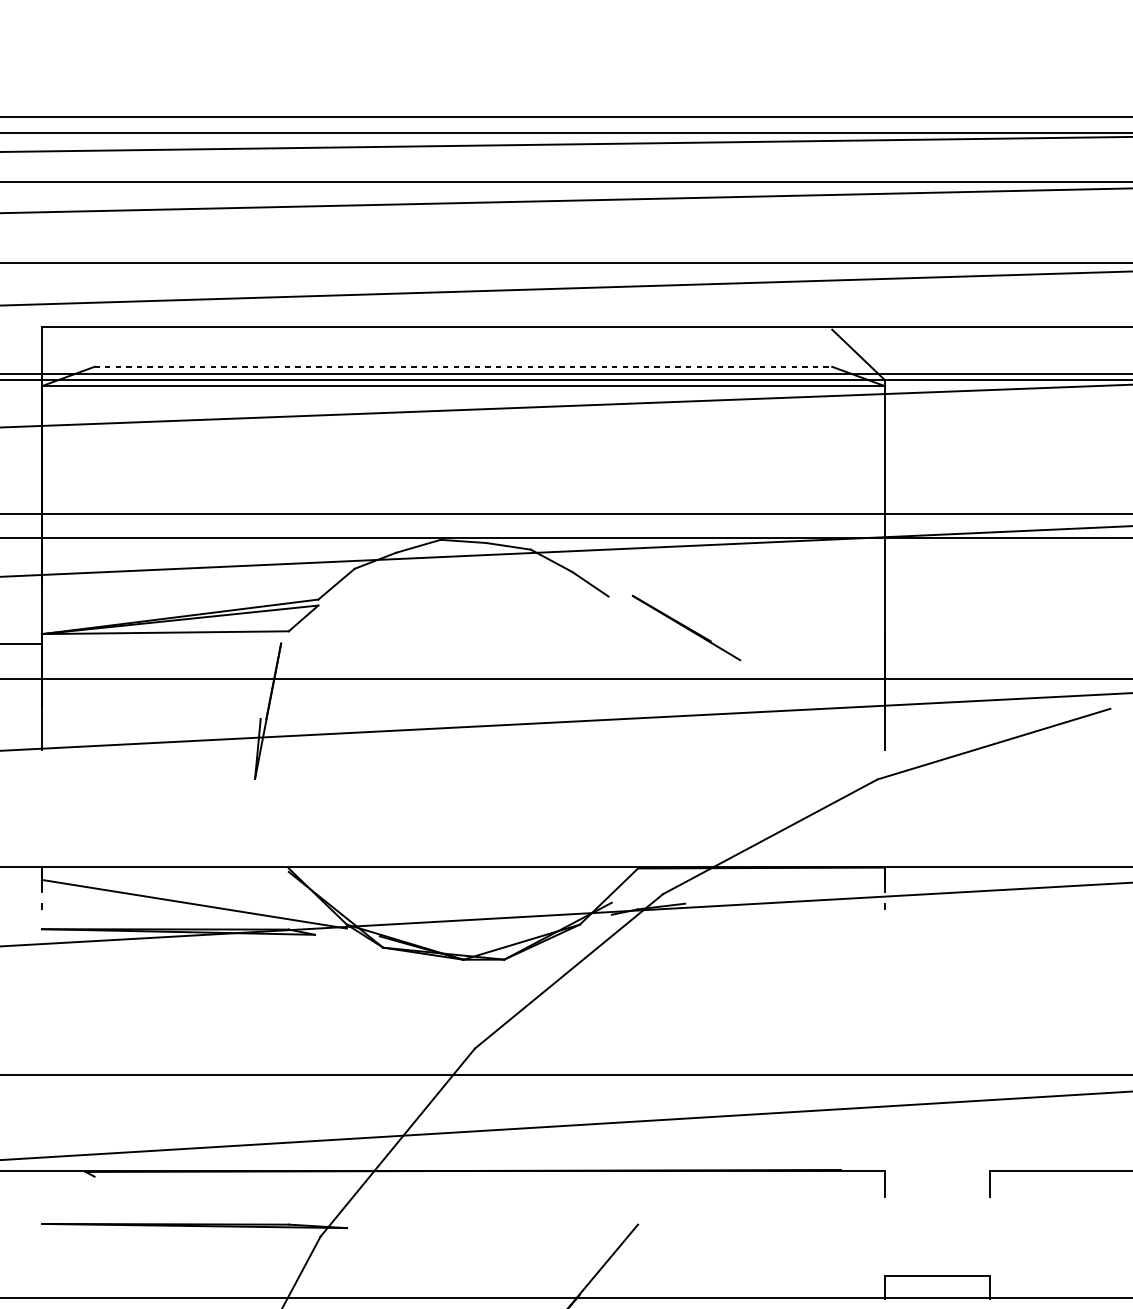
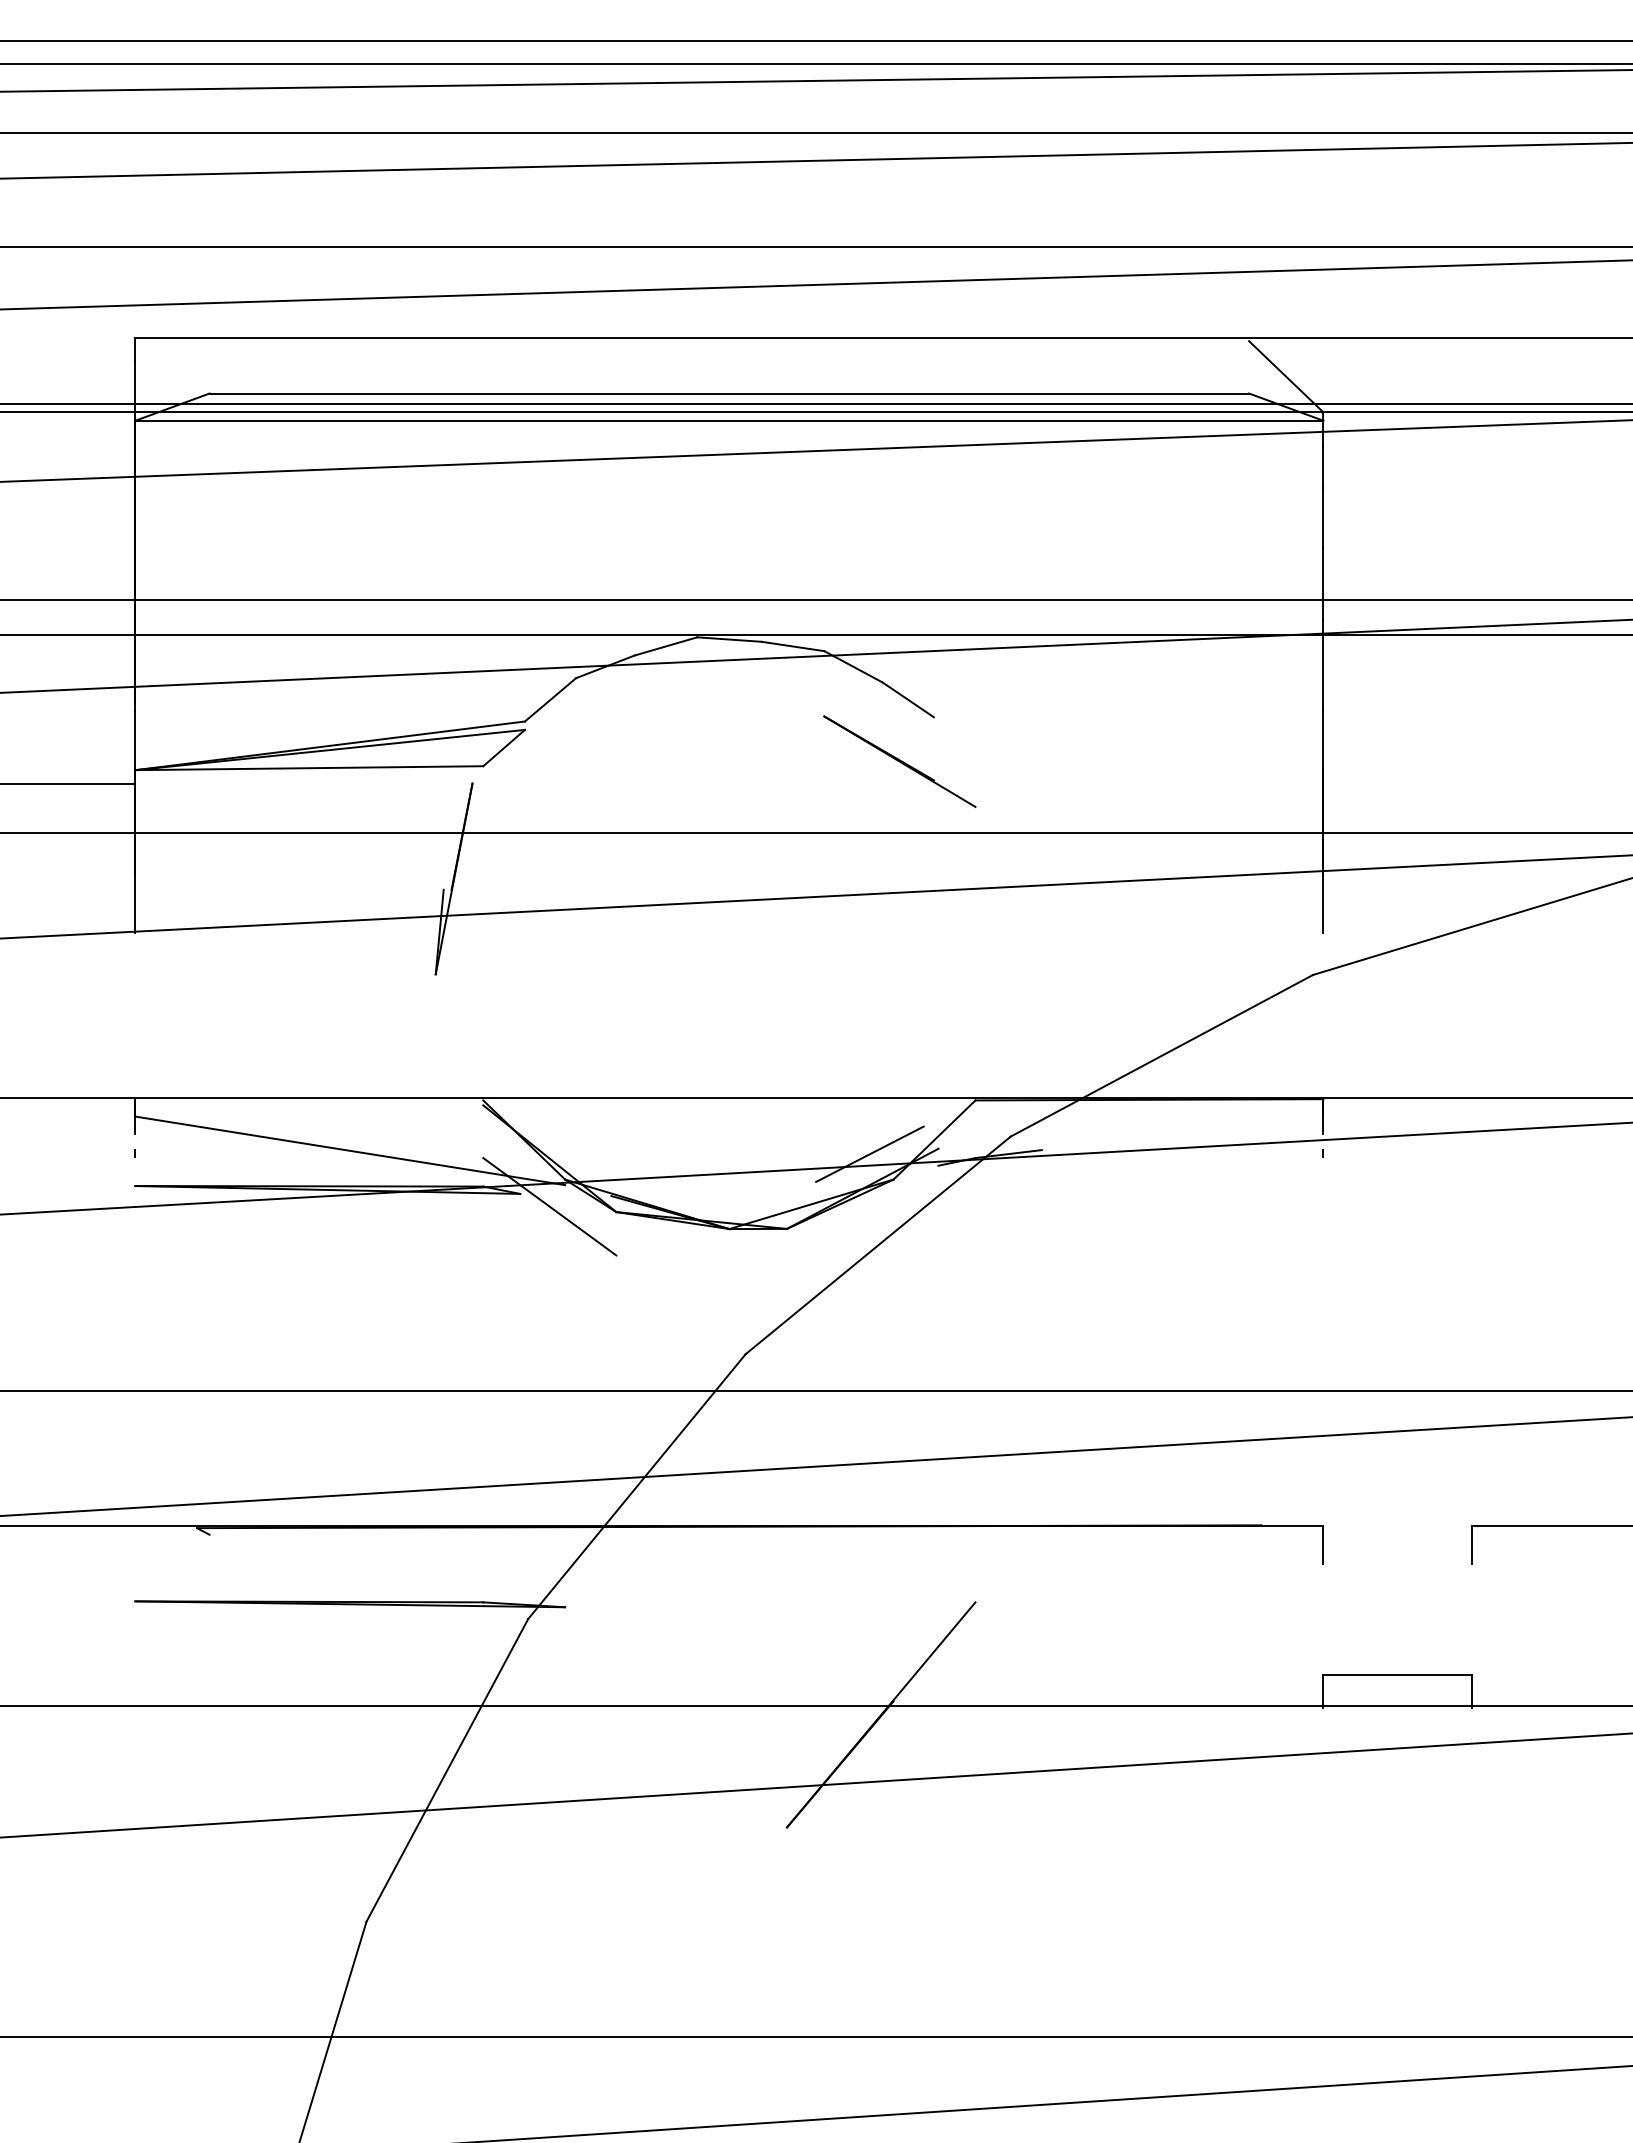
line: (463, 366) -> (729, 393), dashed -> solid
line: (686, 627) -> (899, 761), moved
line: (562, 906) -> (869, 1153), added
line: (335, 943) -> (549, 1206), added

